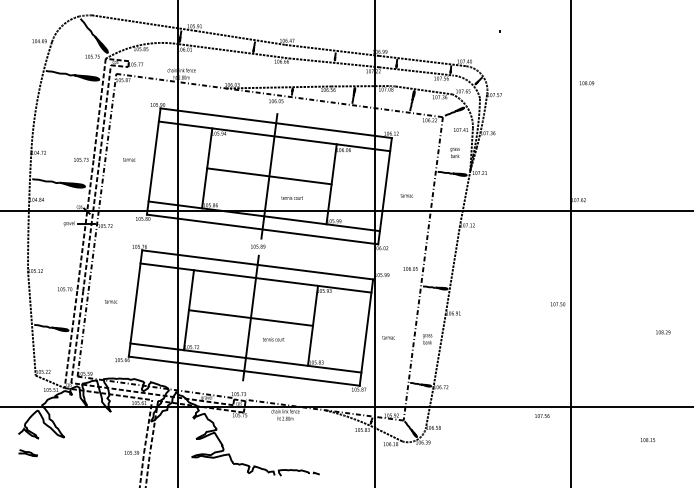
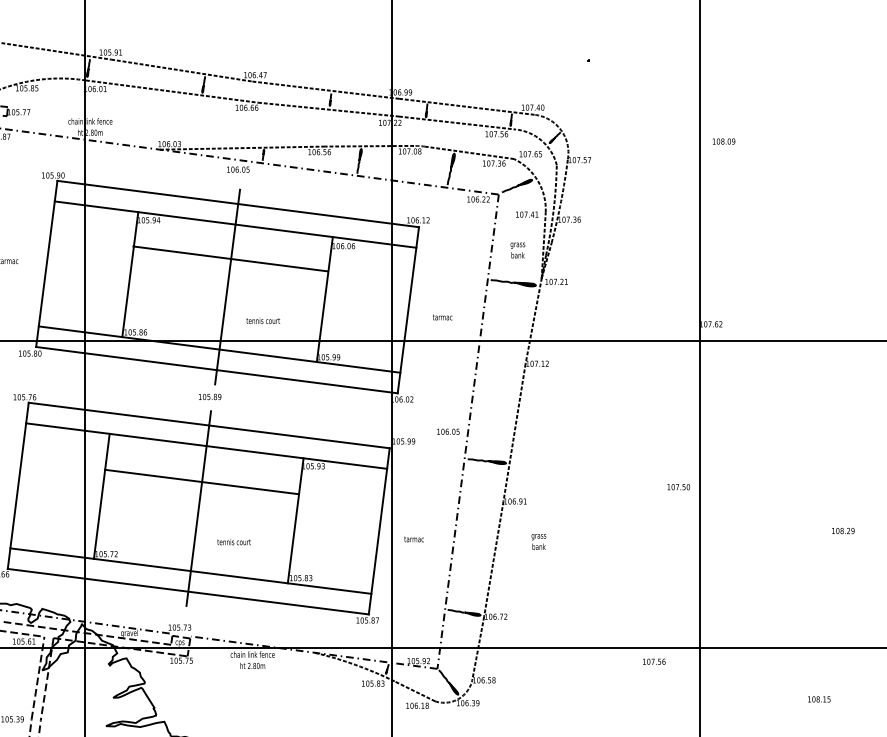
line: (269, 176) -> (230, 259), moved
line: (250, 317) -> (201, 481), moved
text: (427, 339) -> (538, 542), moved

